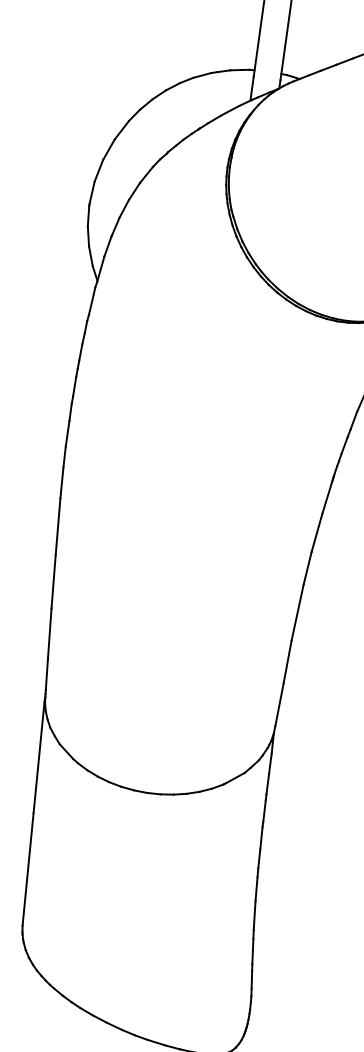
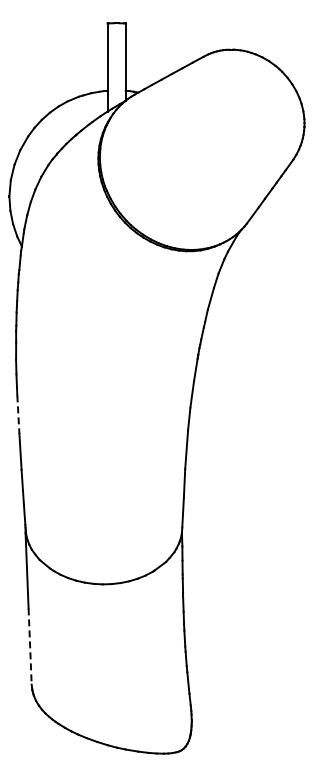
line: (58, 528) -> (18, 415), solid -> dashed
line: (28, 870) -> (30, 647), solid -> dashed

